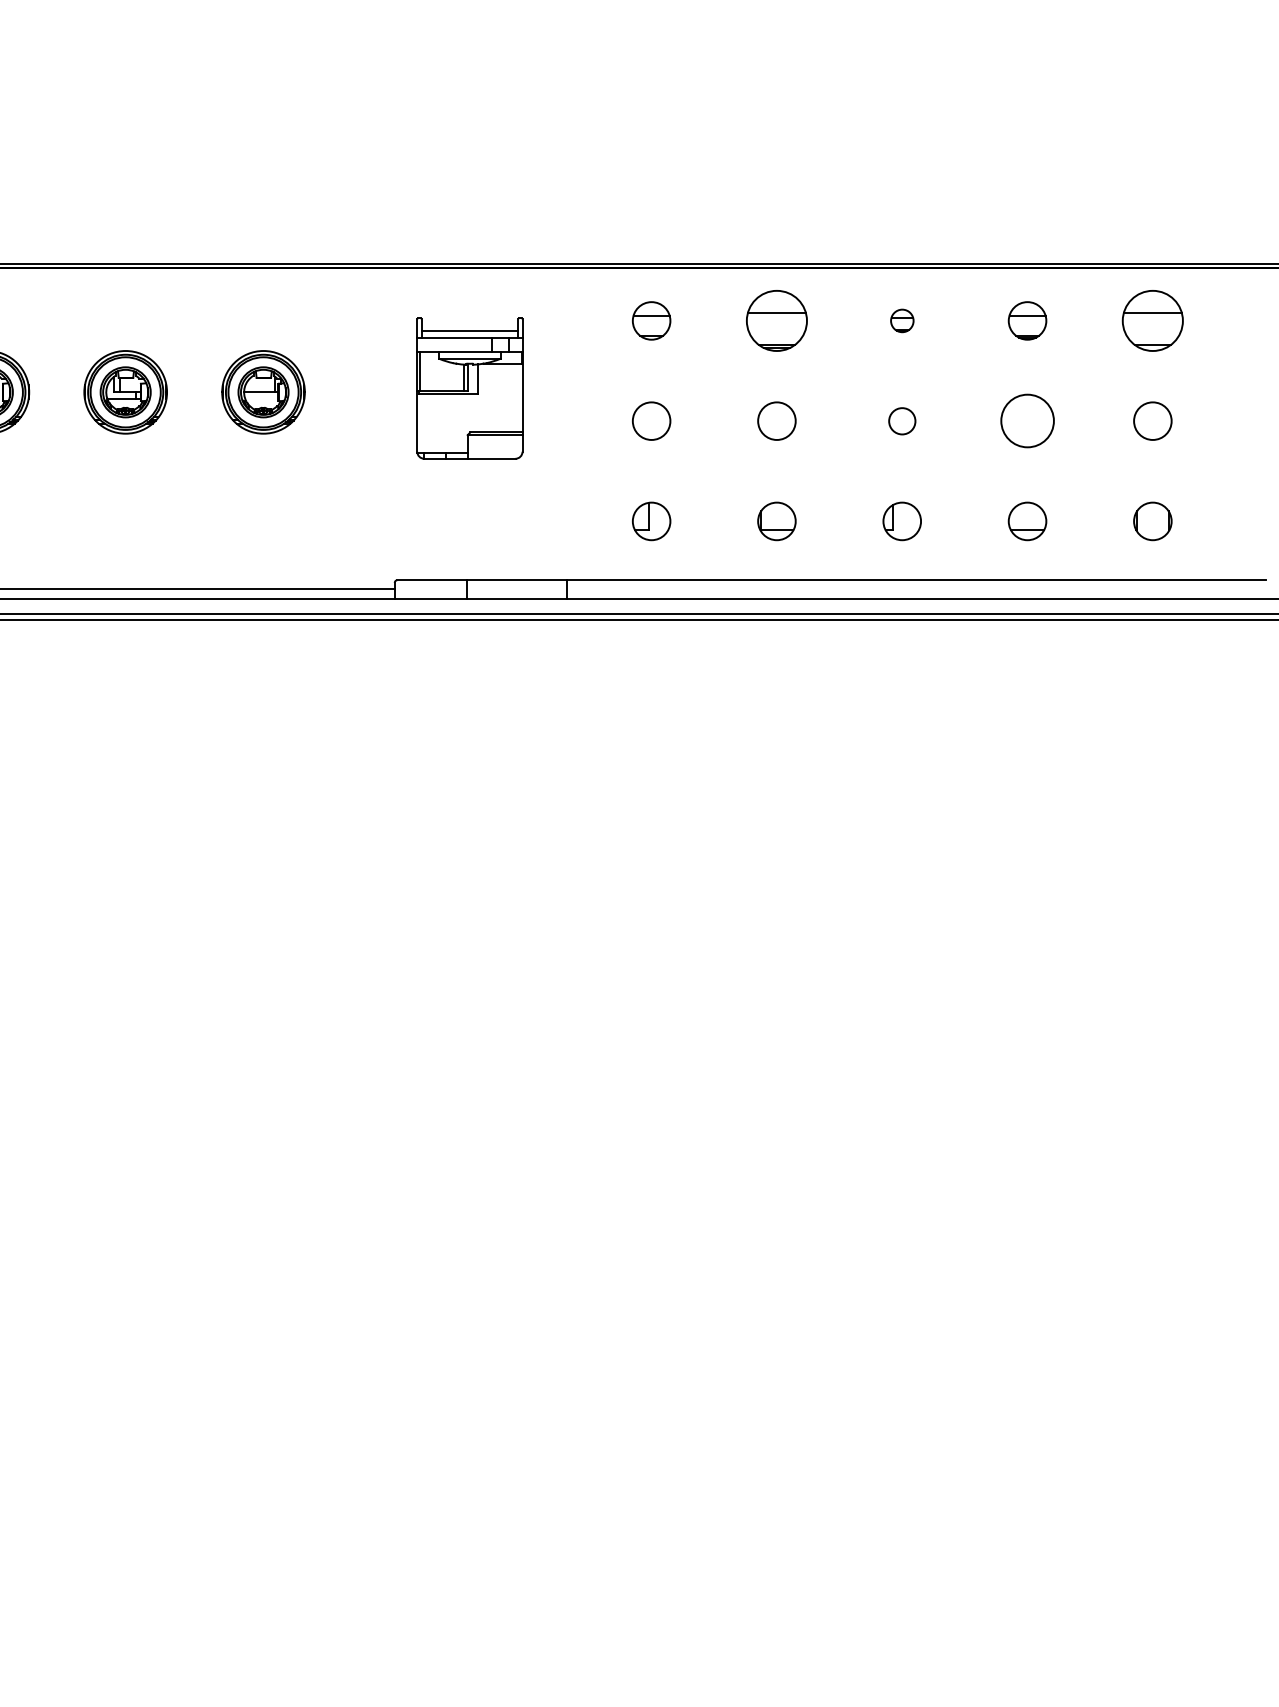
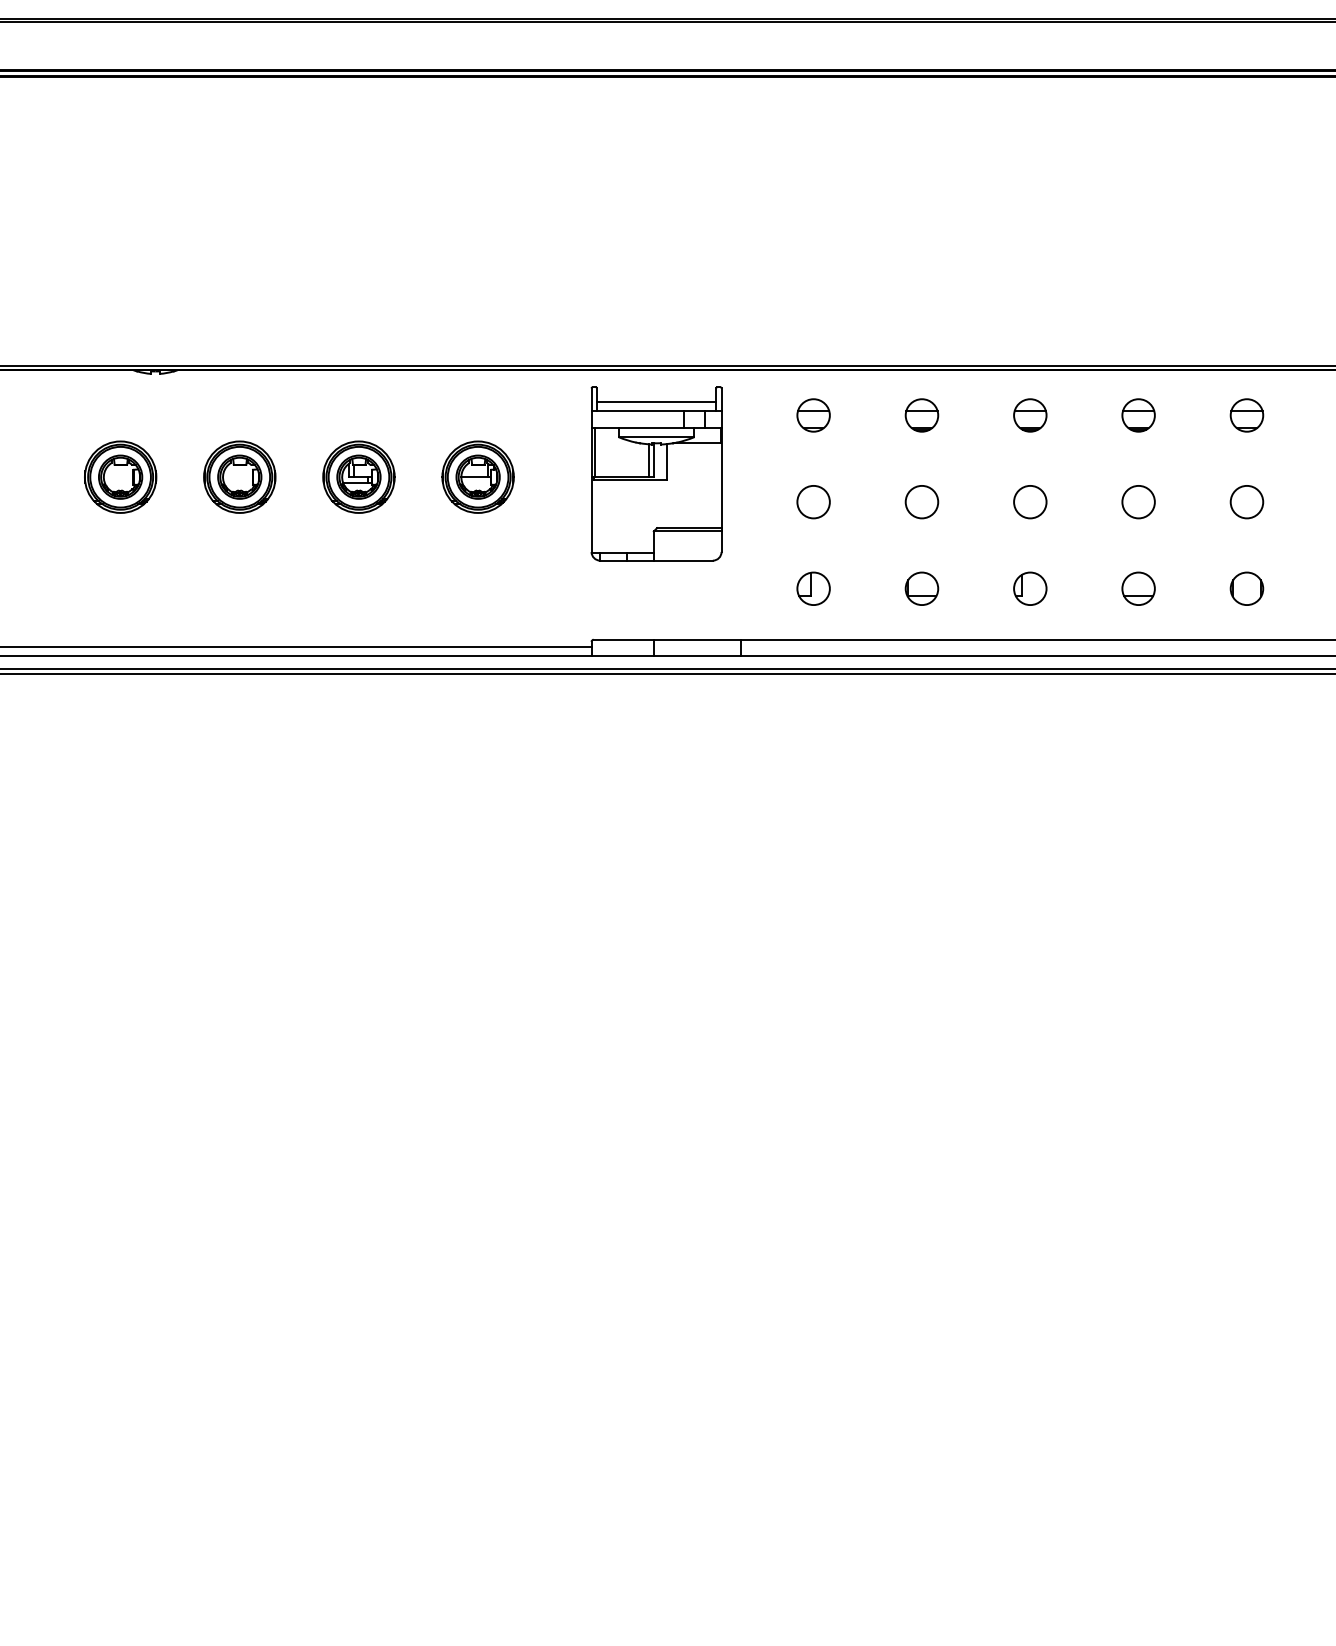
part: (776, 320) -> (921, 415), size x0.62
part: (902, 320) -> (1030, 415), size x1.67
part: (1152, 320) -> (1246, 415), size x0.62
part: (469, 388) -> (656, 473), size x1.43
circle: (902, 421) -> (1030, 502), size x1.43
circle: (1027, 421) -> (1138, 502), size x0.71

